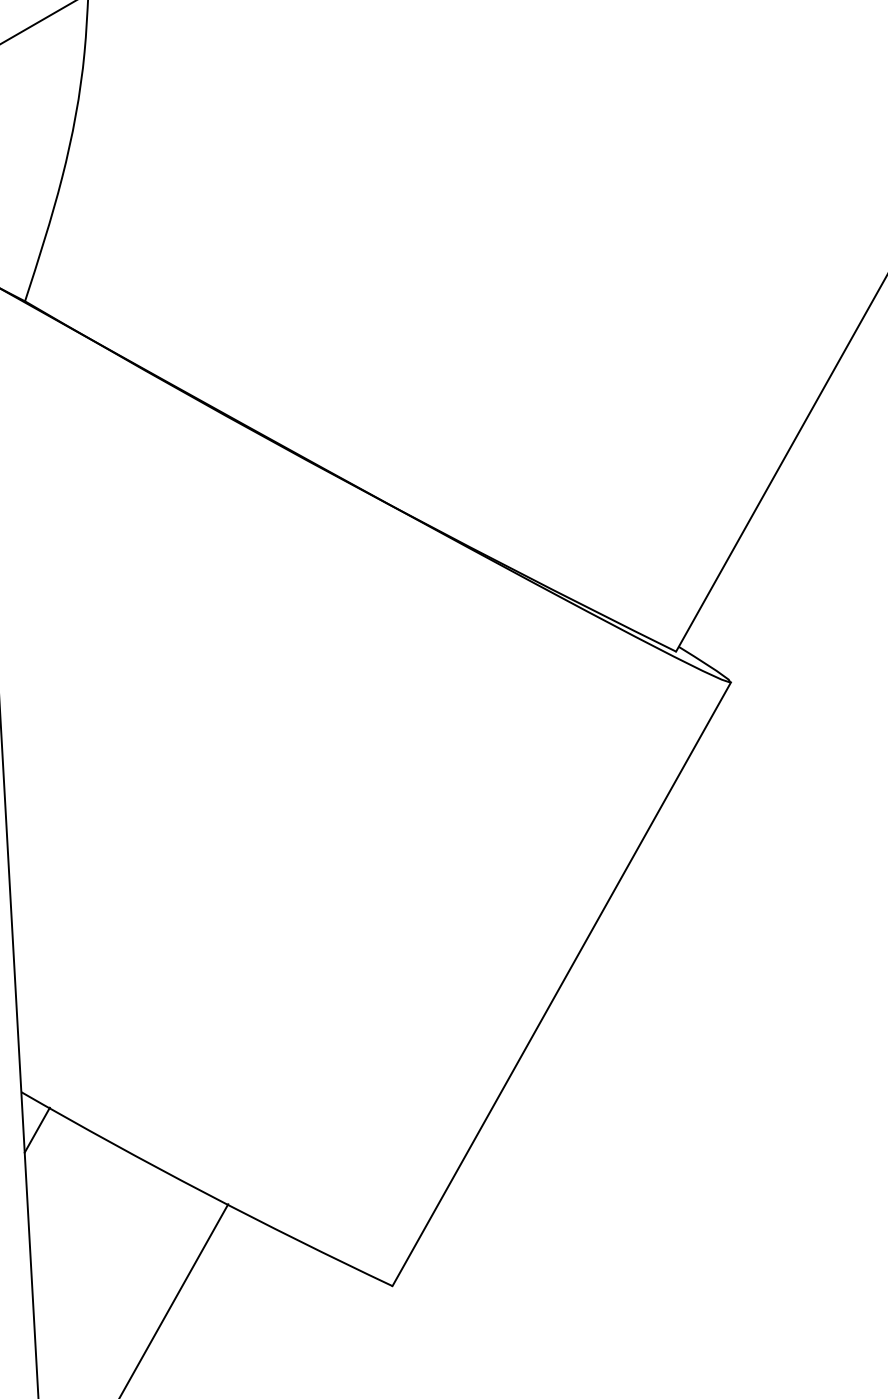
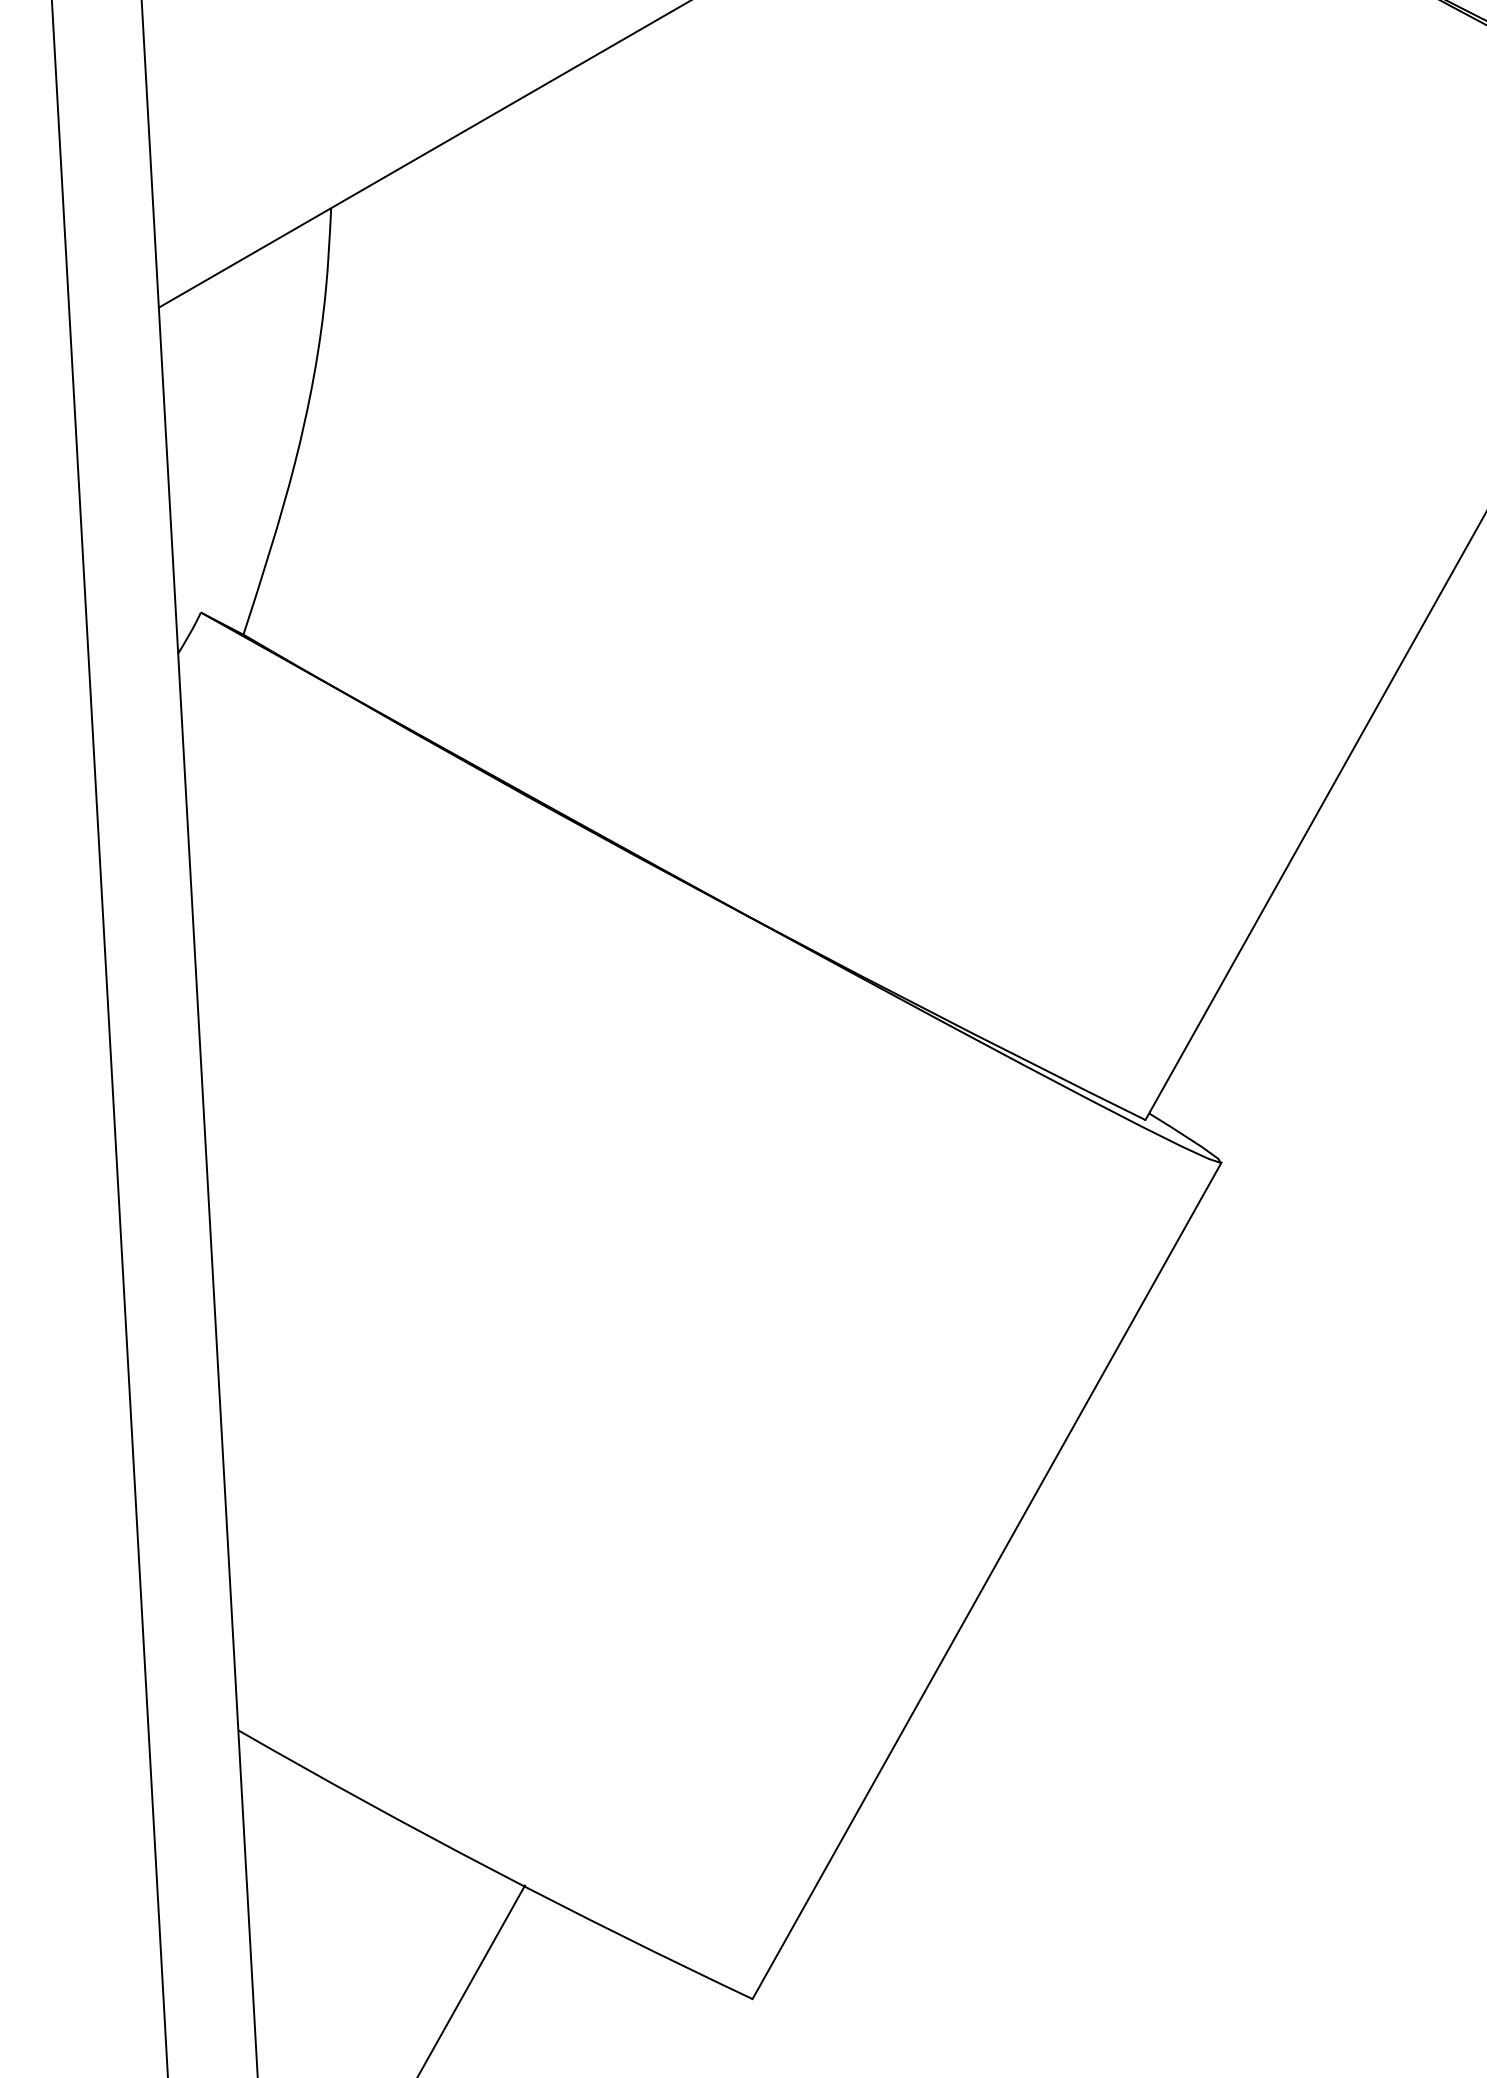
line: (37, 1129) -> (260, 1782), removed

